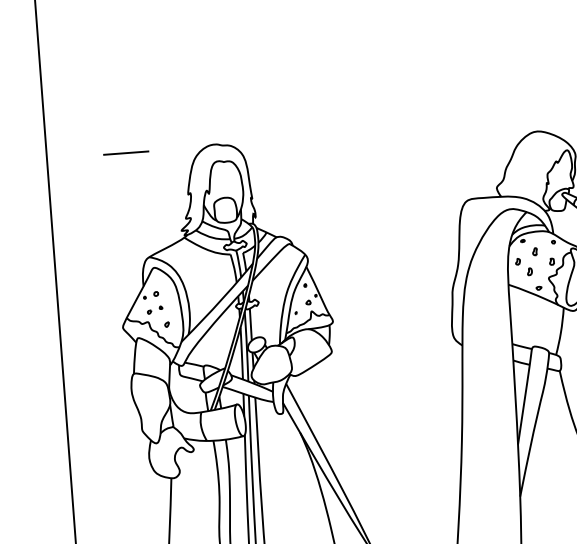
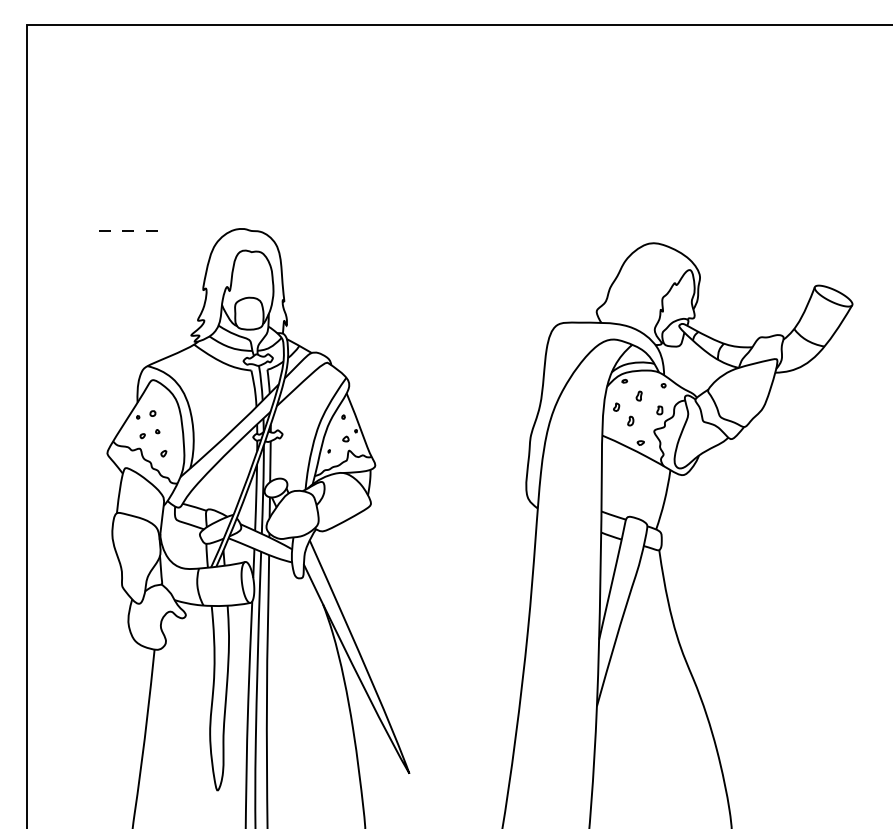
line: (126, 153) -> (128, 231), solid -> dashed

